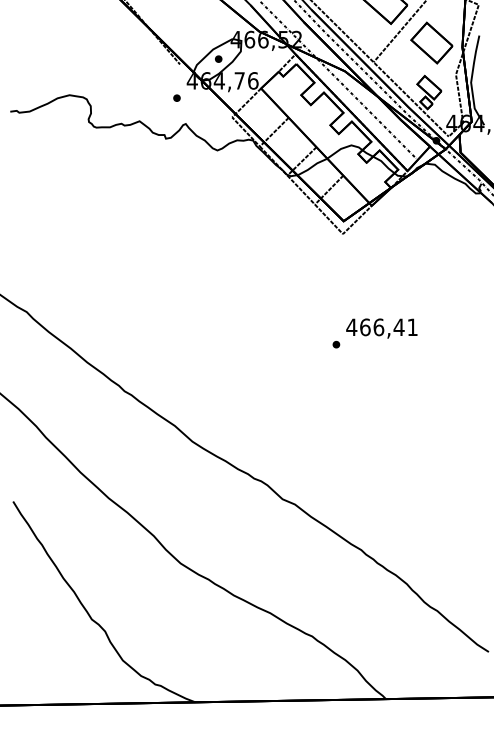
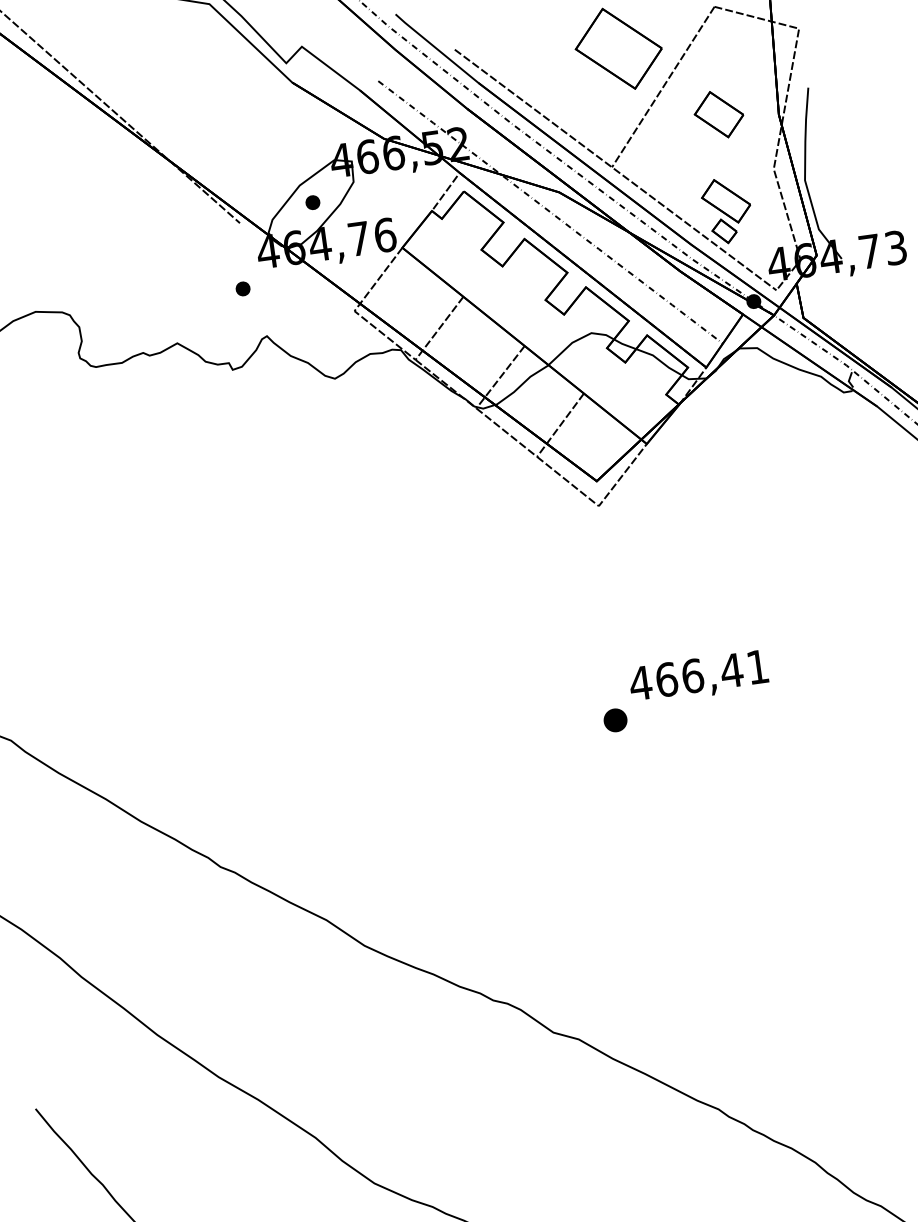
part: (431, 42) -> (718, 113), size x0.6
part: (336, 344) -> (615, 720), size x1.6

